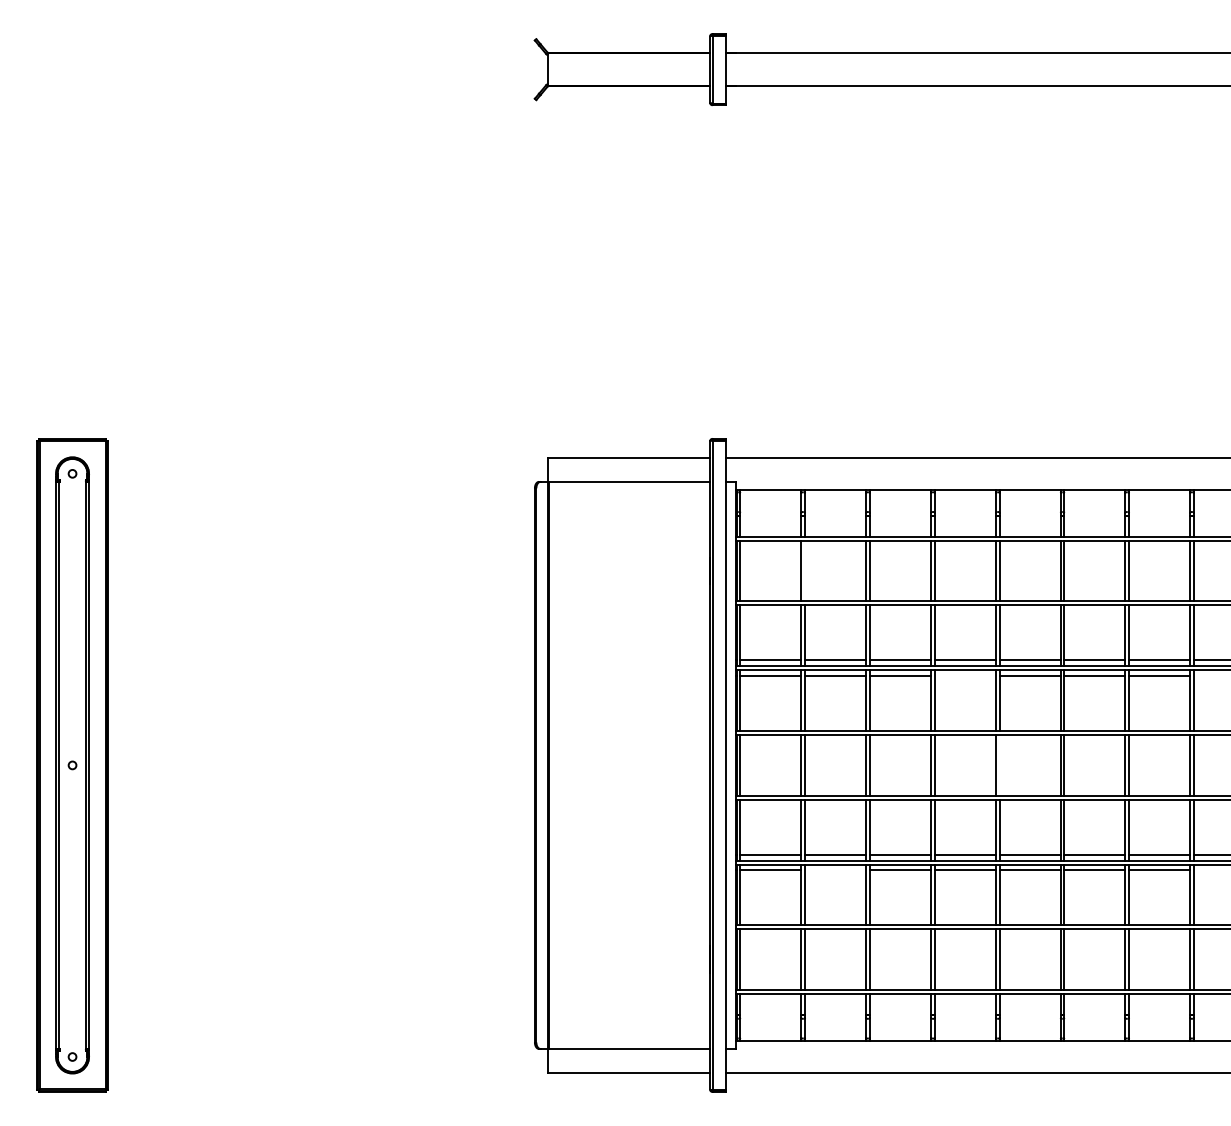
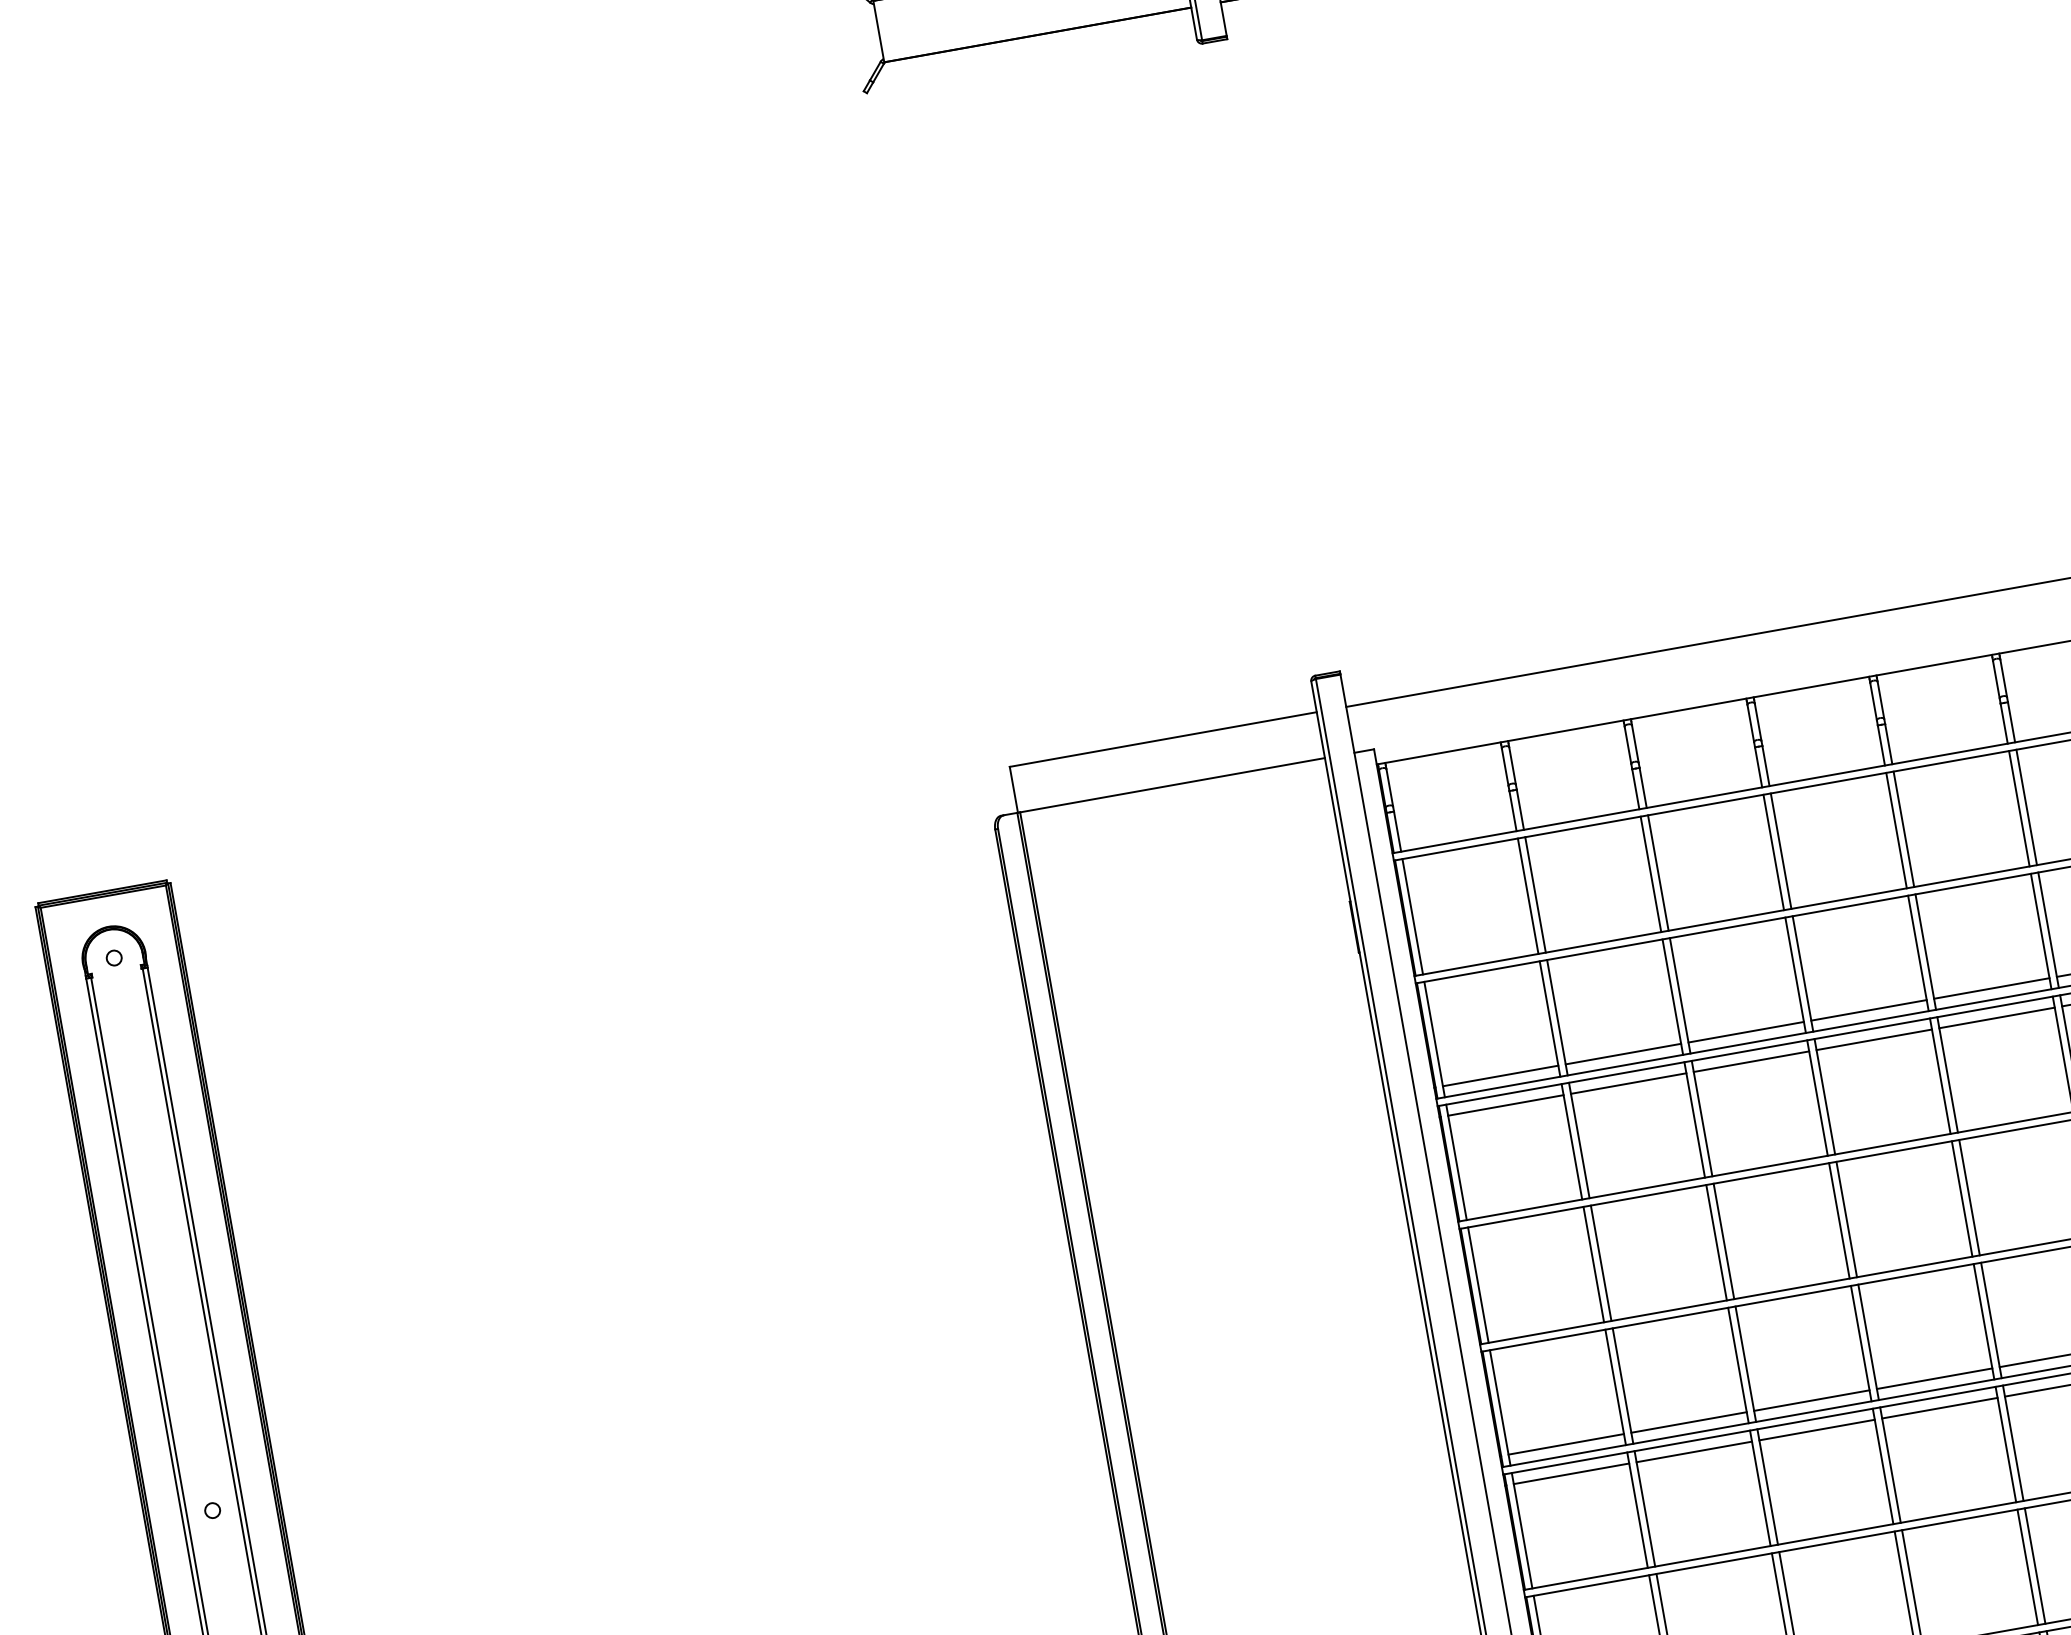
line: (805, 570) -> (1535, 893), added
line: (964, 676) -> (1872, 1041), added
line: (999, 764) -> (1968, 1195), added
line: (835, 870) -> (1693, 1452), added

